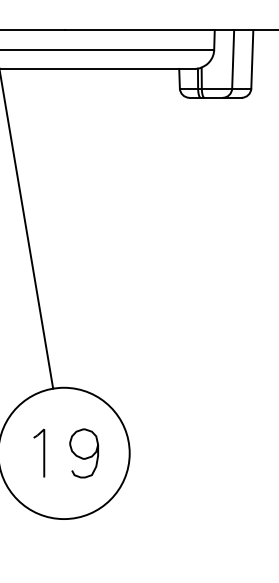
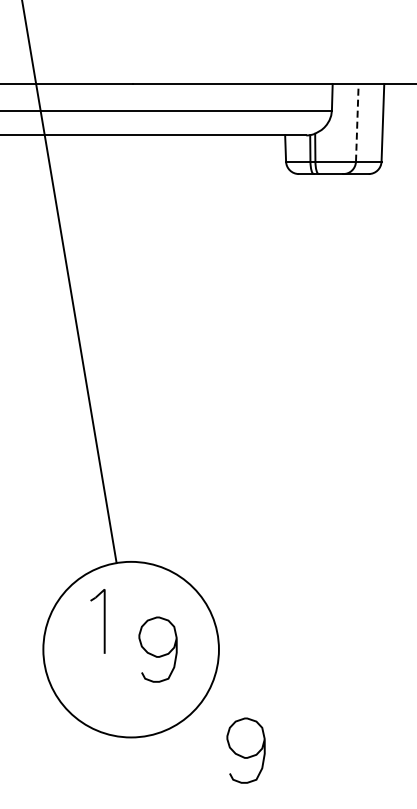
line: (233, 59) -> (357, 122), solid -> dashed
part: (38, 453) -> (97, 621), moved
curve: (147, 532) -> (242, 755), added

